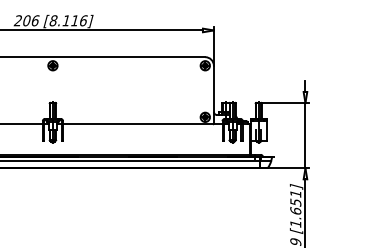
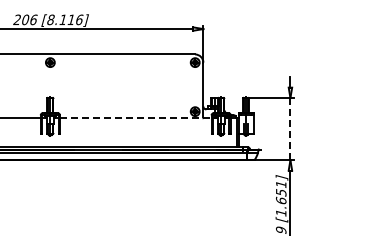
line: (142, 124) -> (135, 118), solid -> dashed
line: (305, 136) -> (290, 129), solid -> dashed

